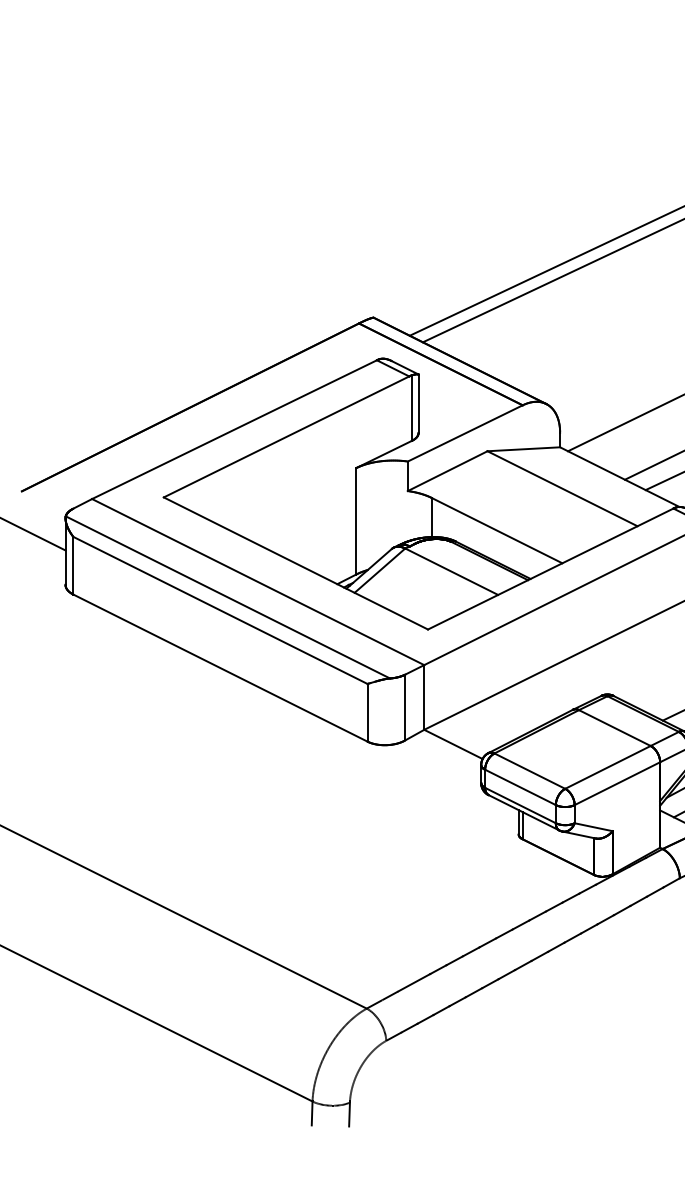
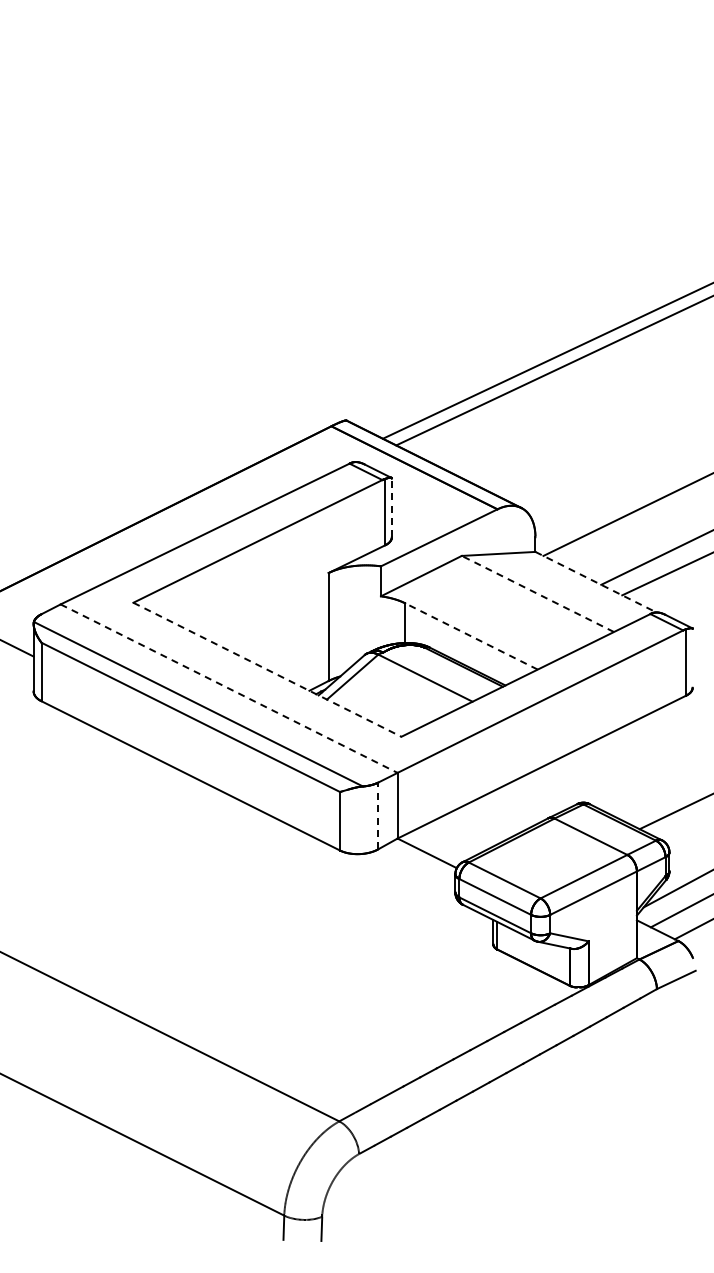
line: (418, 403) -> (391, 507), solid -> dashed
line: (619, 477) -> (595, 582), solid -> dashed
line: (562, 488) -> (537, 593), solid -> dashed
line: (497, 530) -> (471, 636), solid -> dashed
line: (296, 563) -> (267, 669), solid -> dashed
line: (258, 581) -> (229, 688), solid -> dashed
line: (405, 707) -> (378, 815), solid -> dashed

